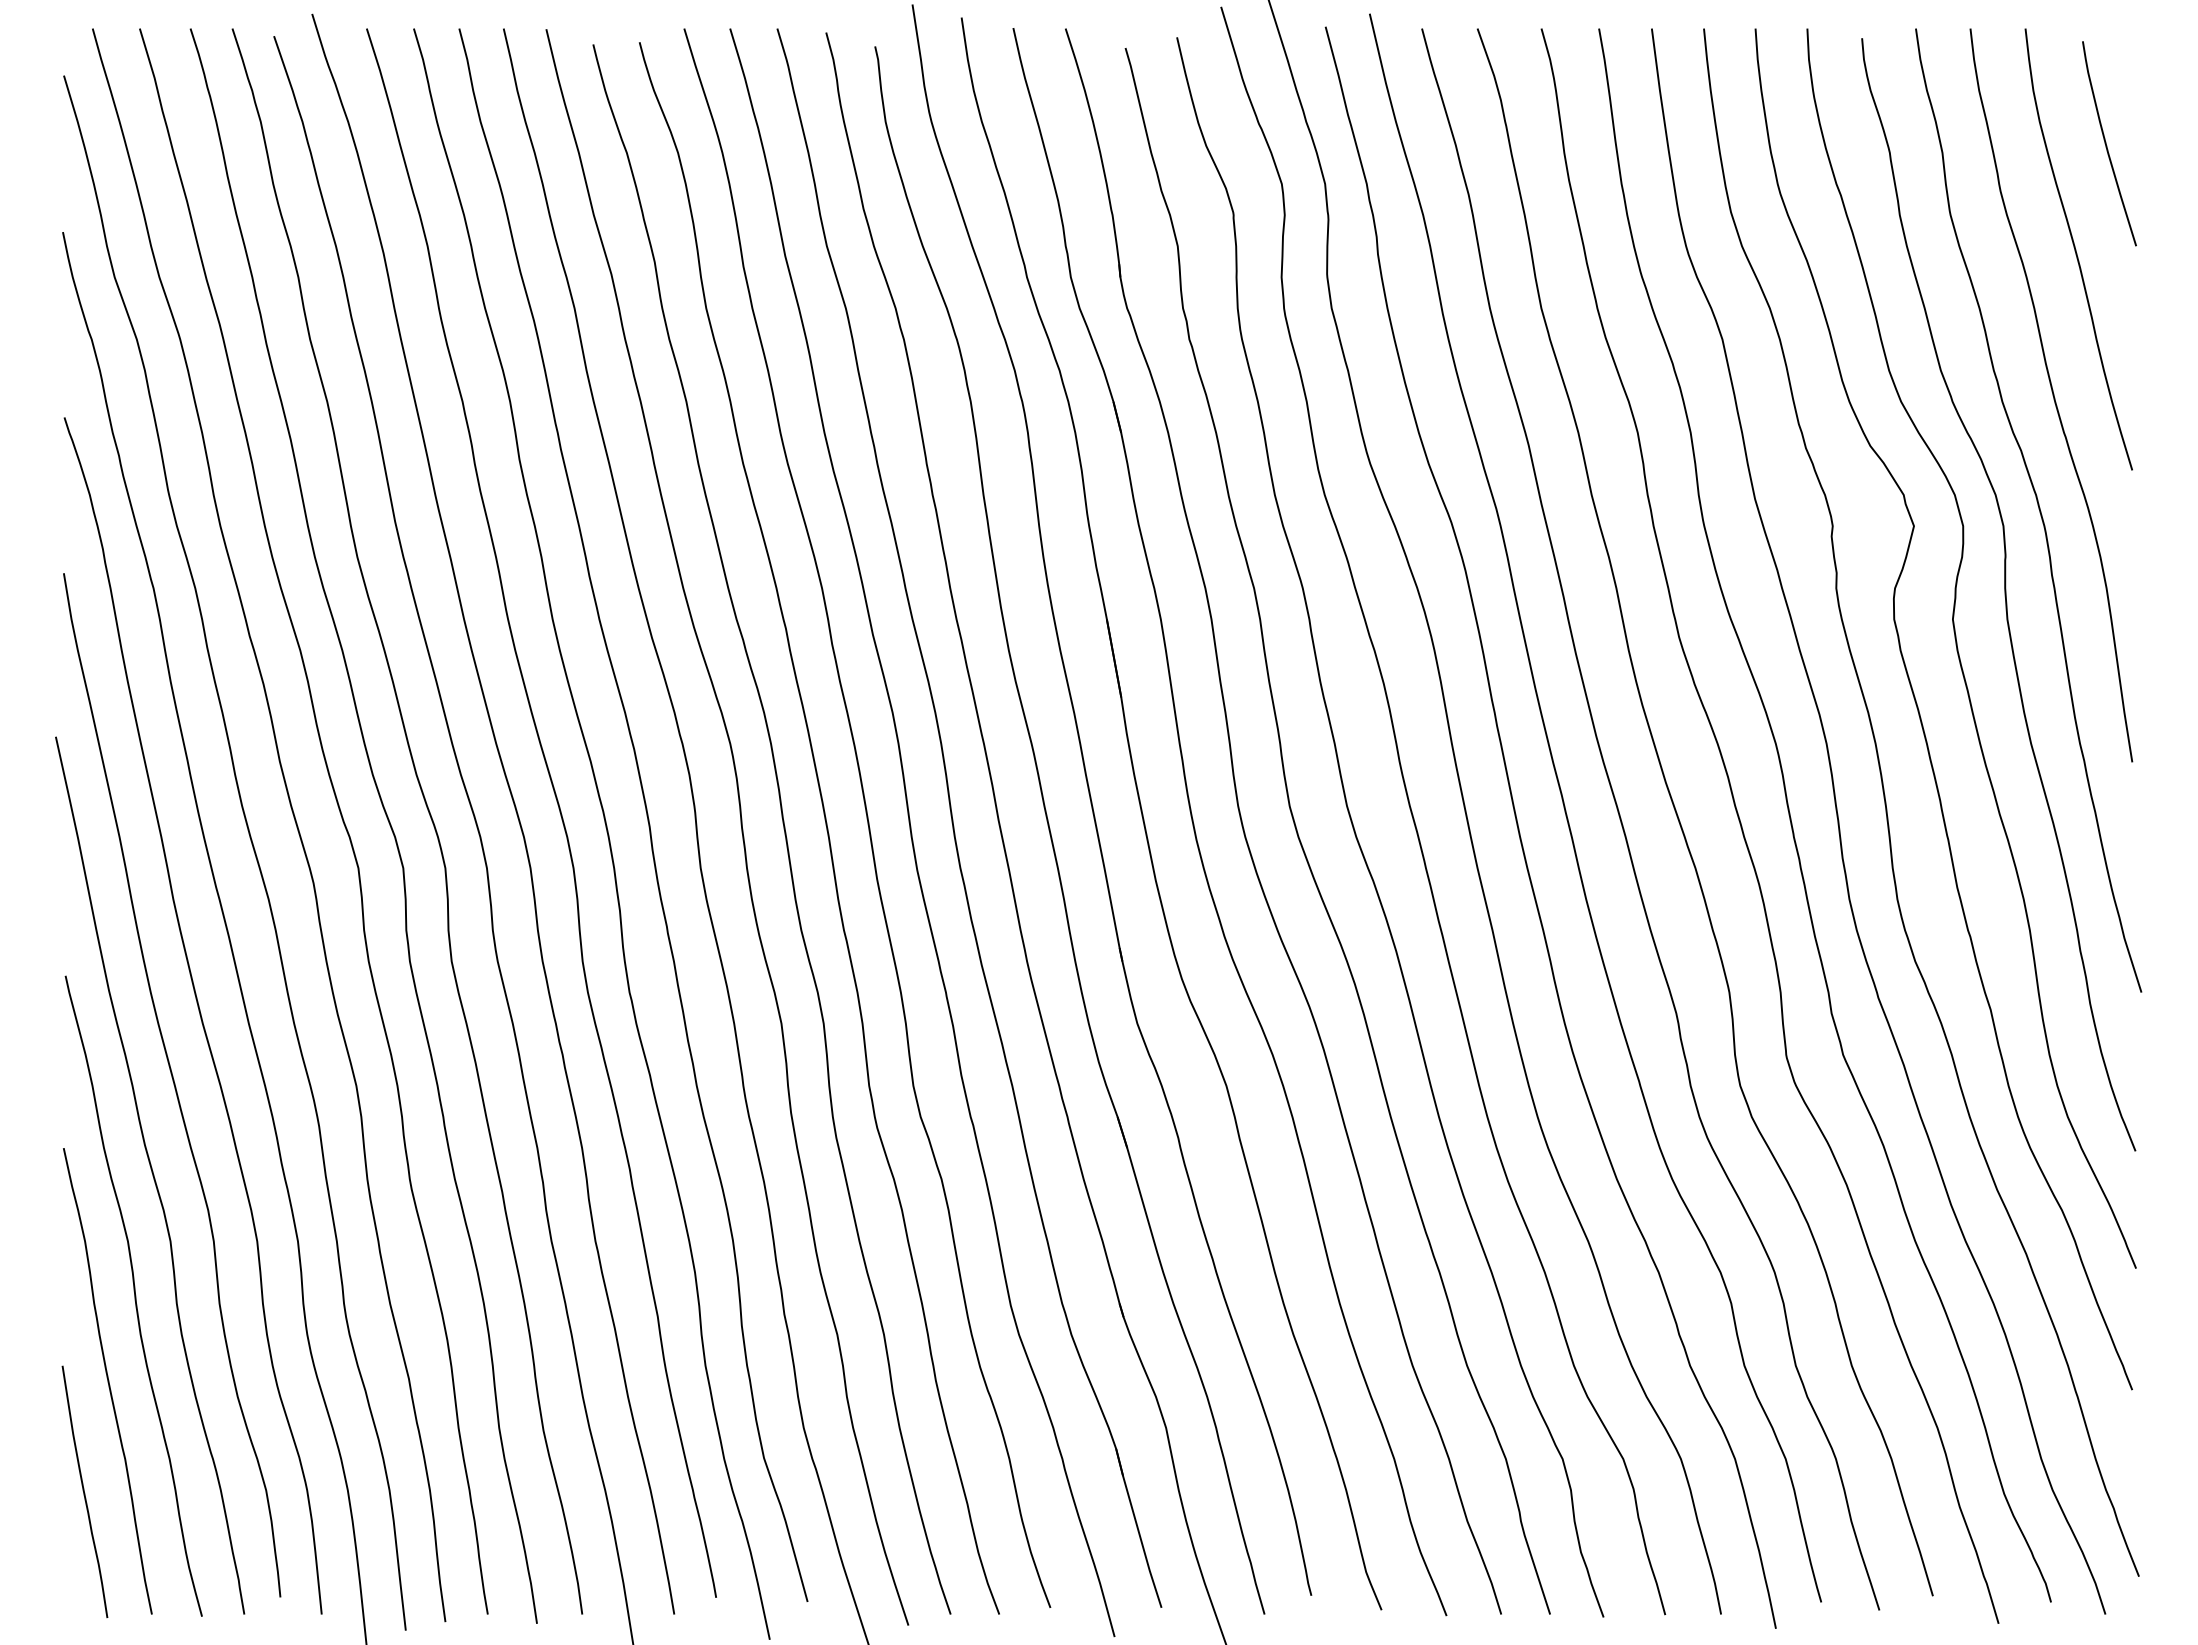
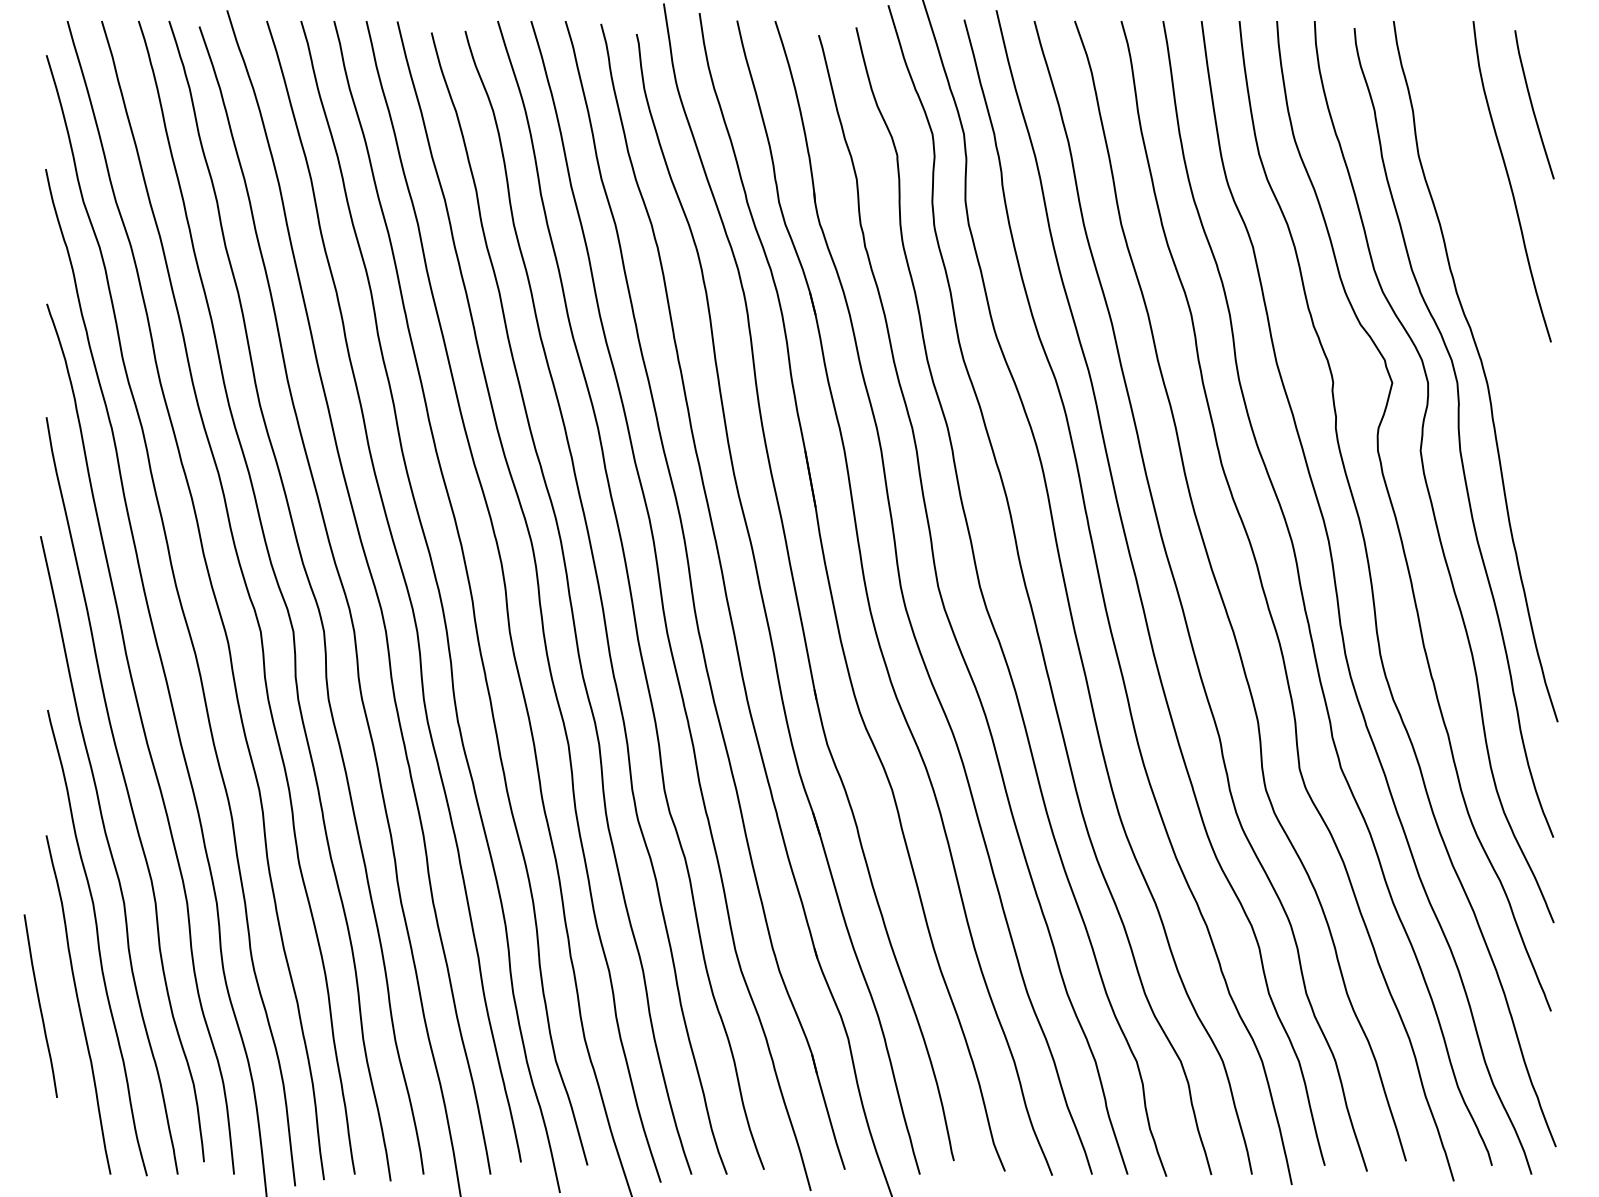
curve: (2052, 395) -> (1493, 287), removed
curve: (84, 1491) -> (40, 1005), moved

